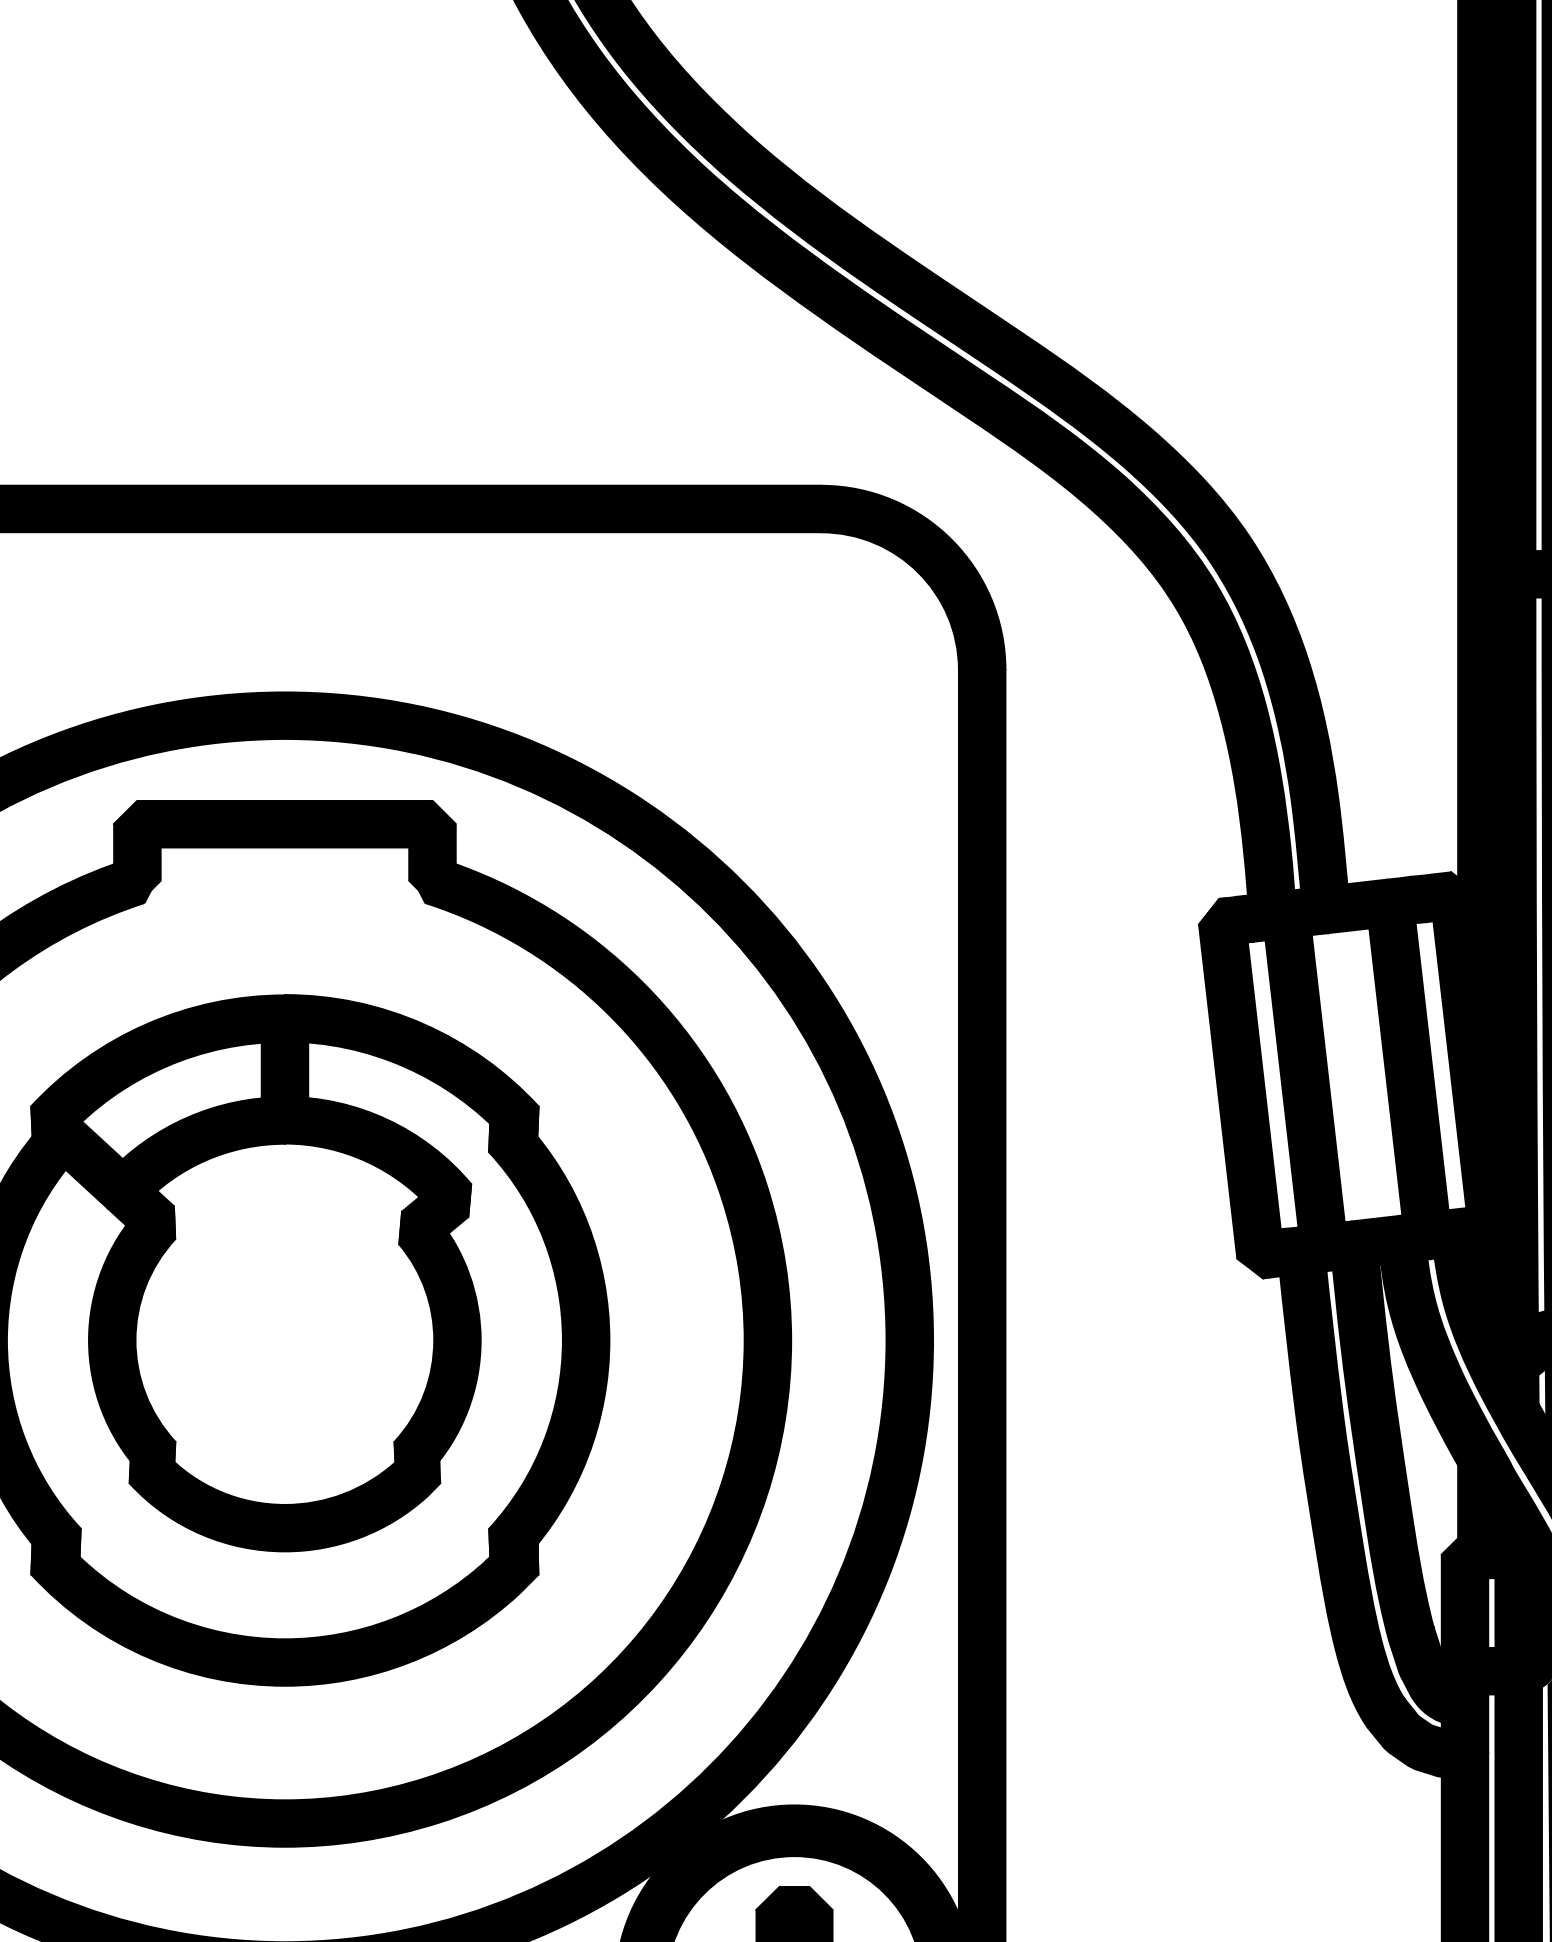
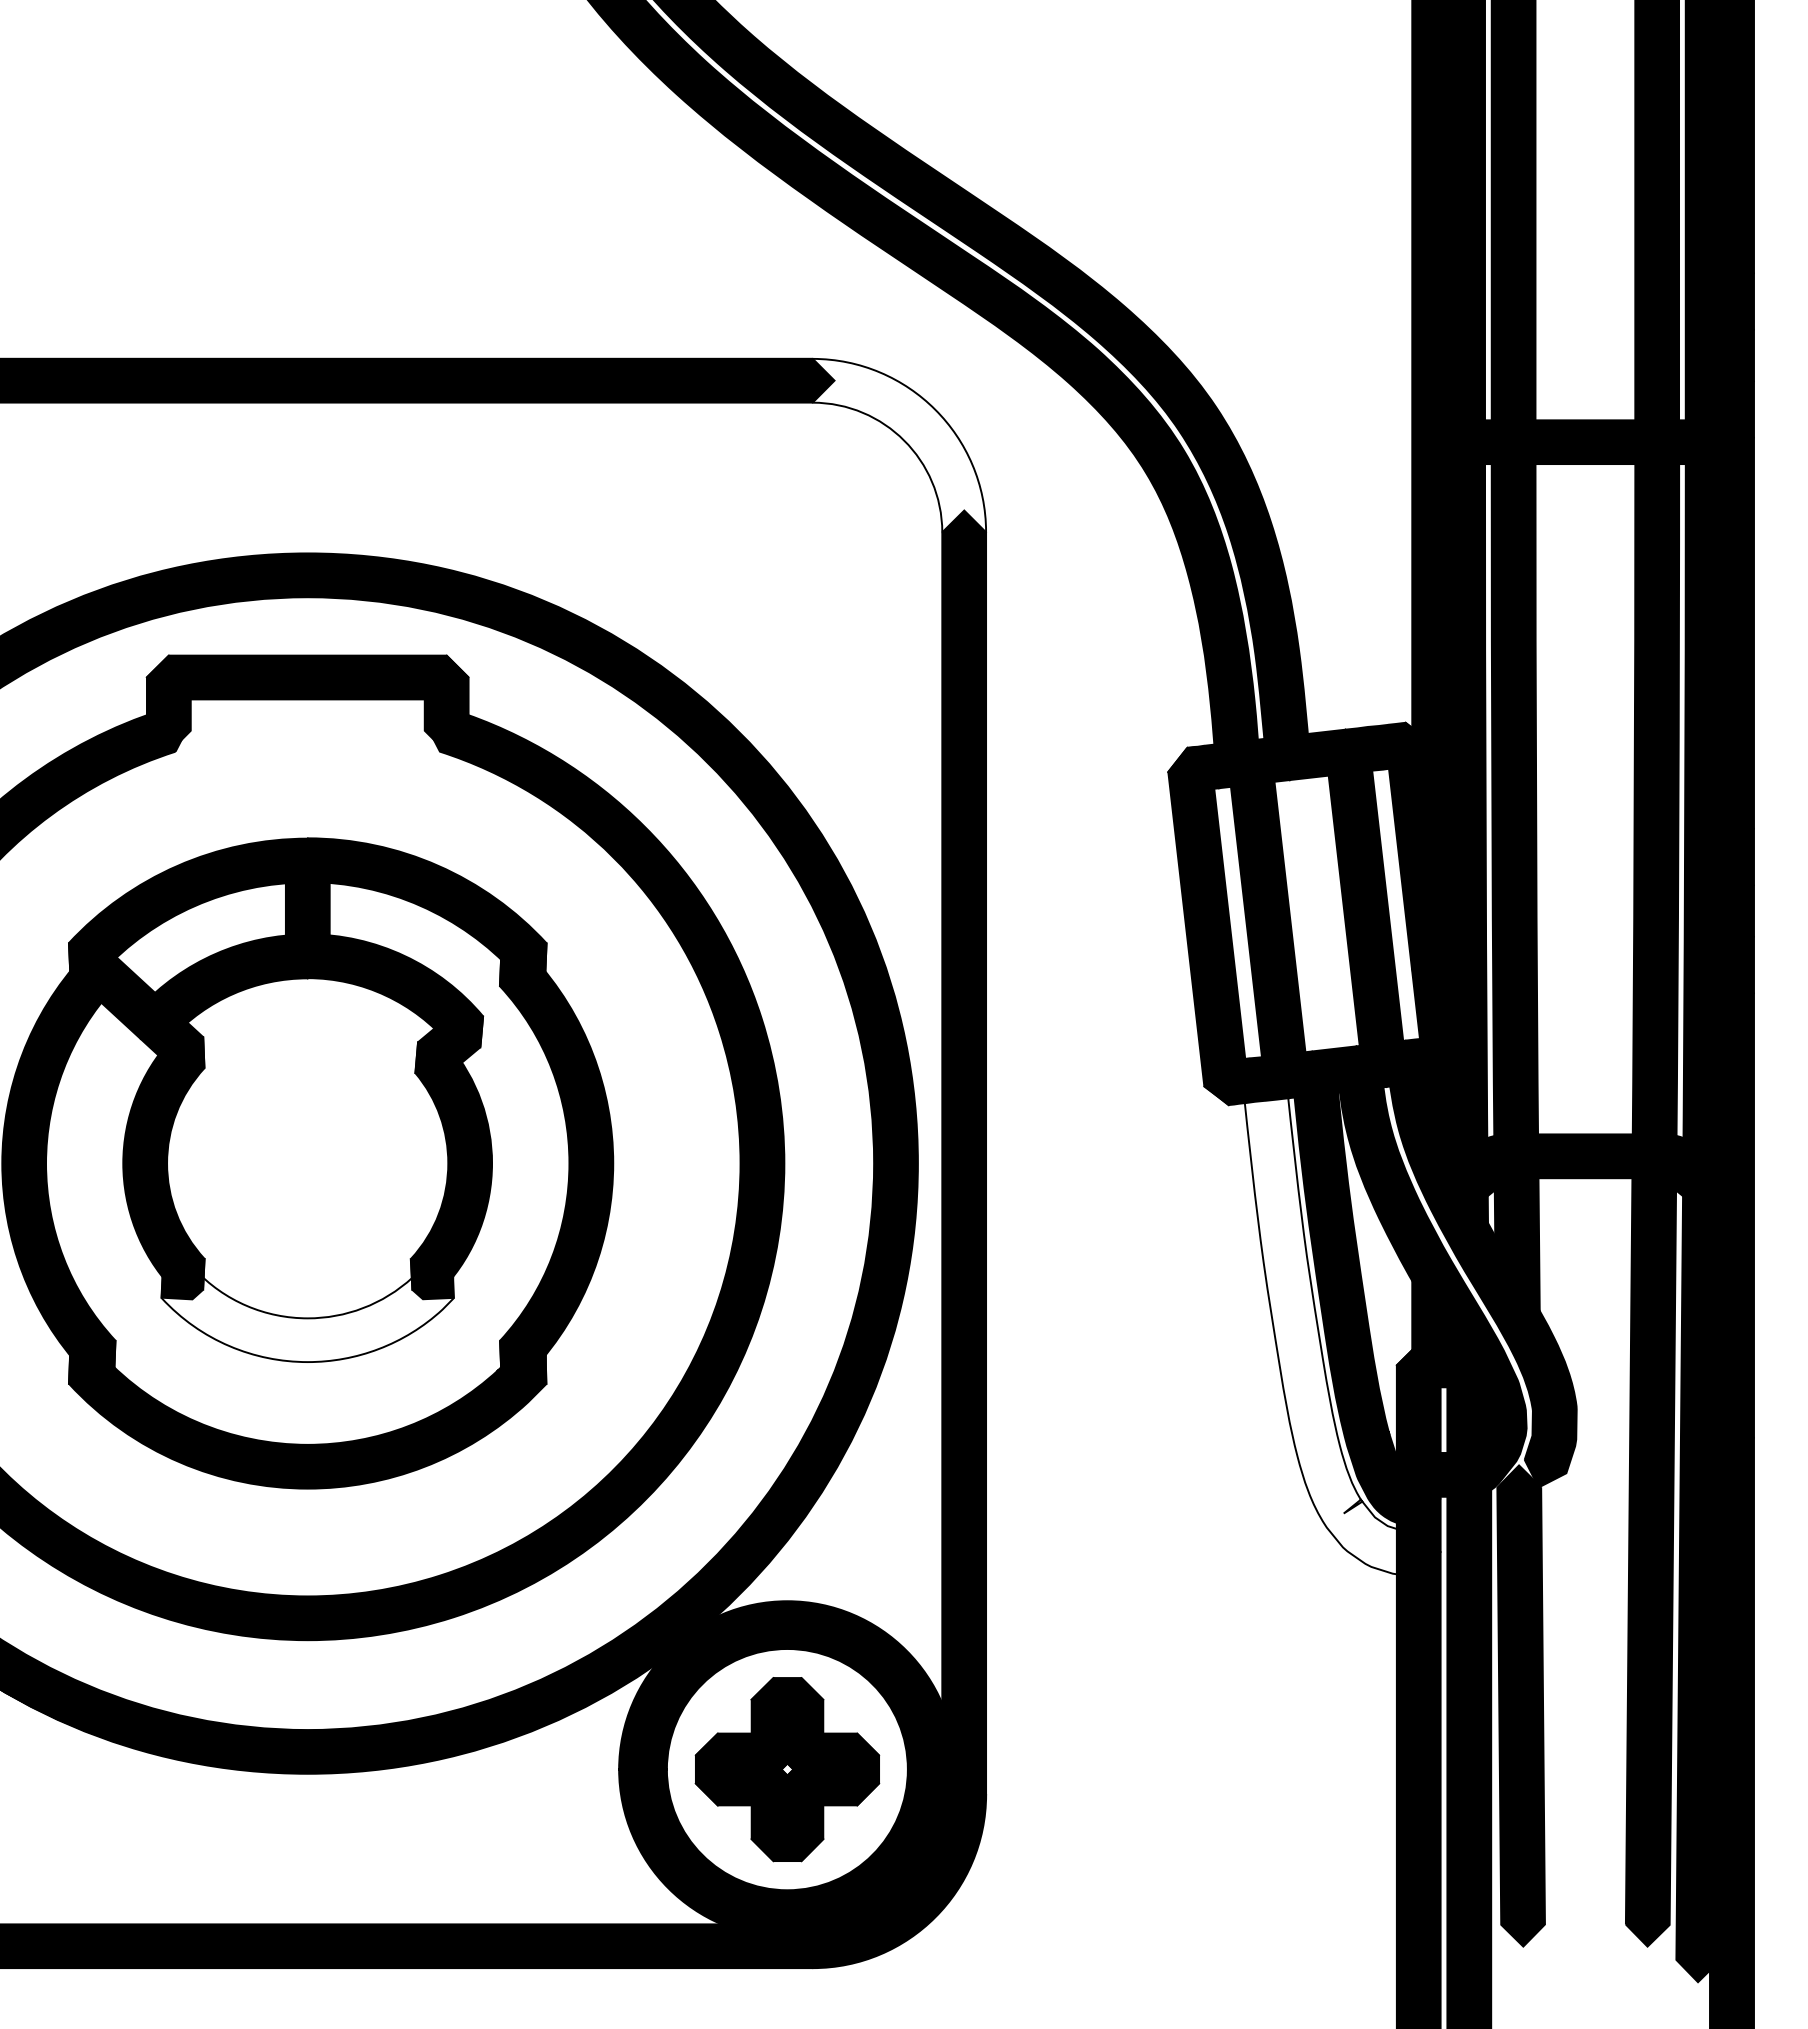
fill: (901, 589) -> (888, 456), removed
fill: (284, 1500) -> (307, 1314), removed
fill: (1382, 1501) -> (1341, 1315), removed

